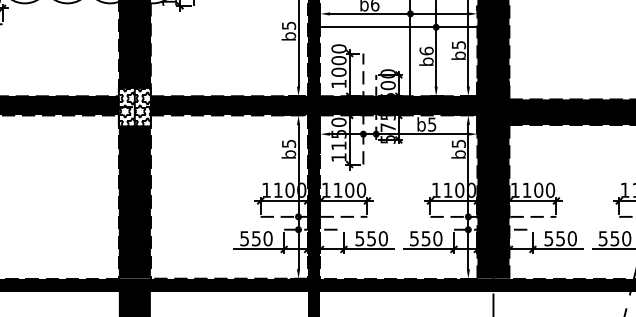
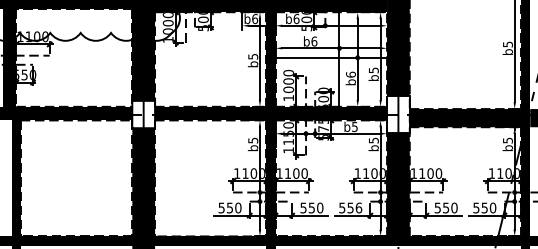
hatch: (134, 107) -> (143, 114), removed
fill: (493, 107) -> (398, 114), removed
text: (438, 237) -> (359, 207), 550 -> 556

